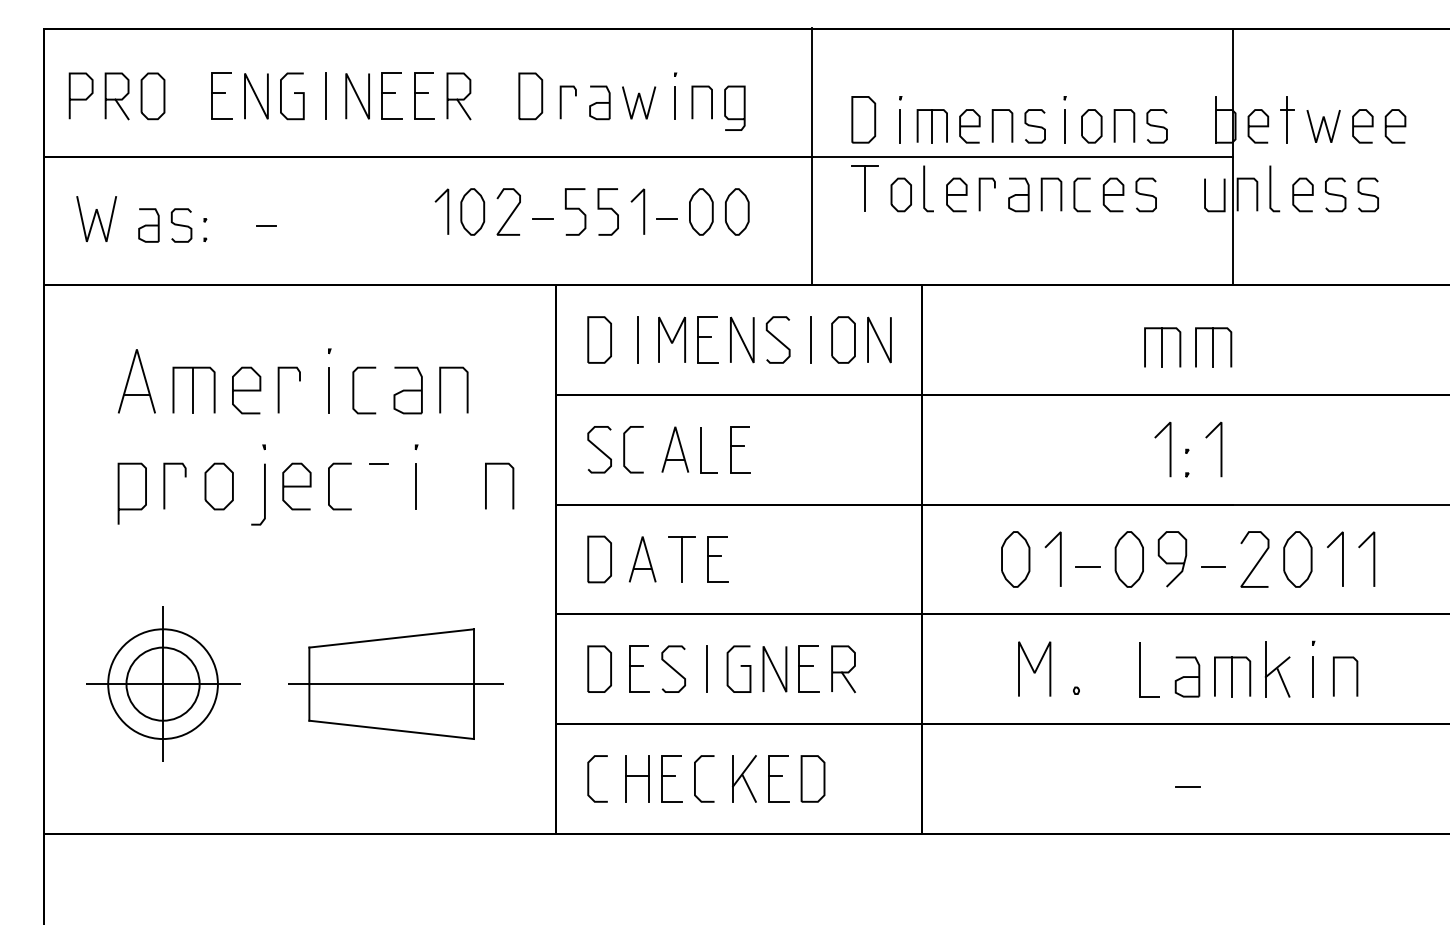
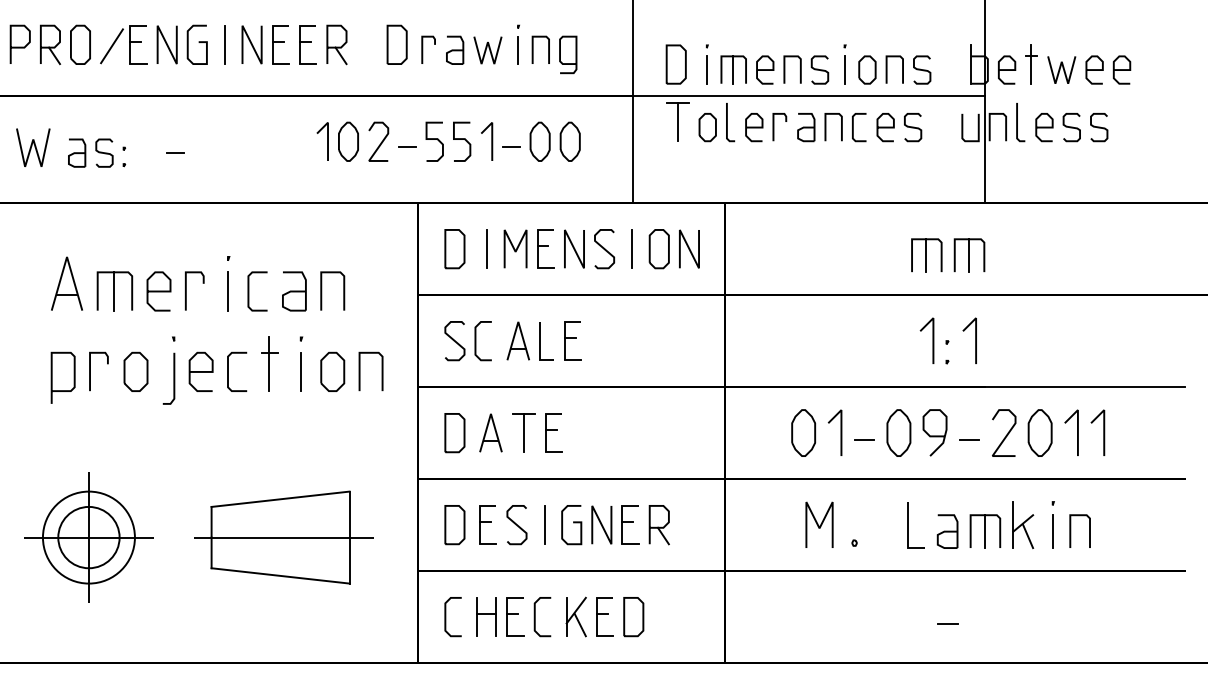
line: (190, 97) -> (111, 45), added
line: (377, 477) -> (268, 364), added
part: (453, 486) -> (332, 371), added

